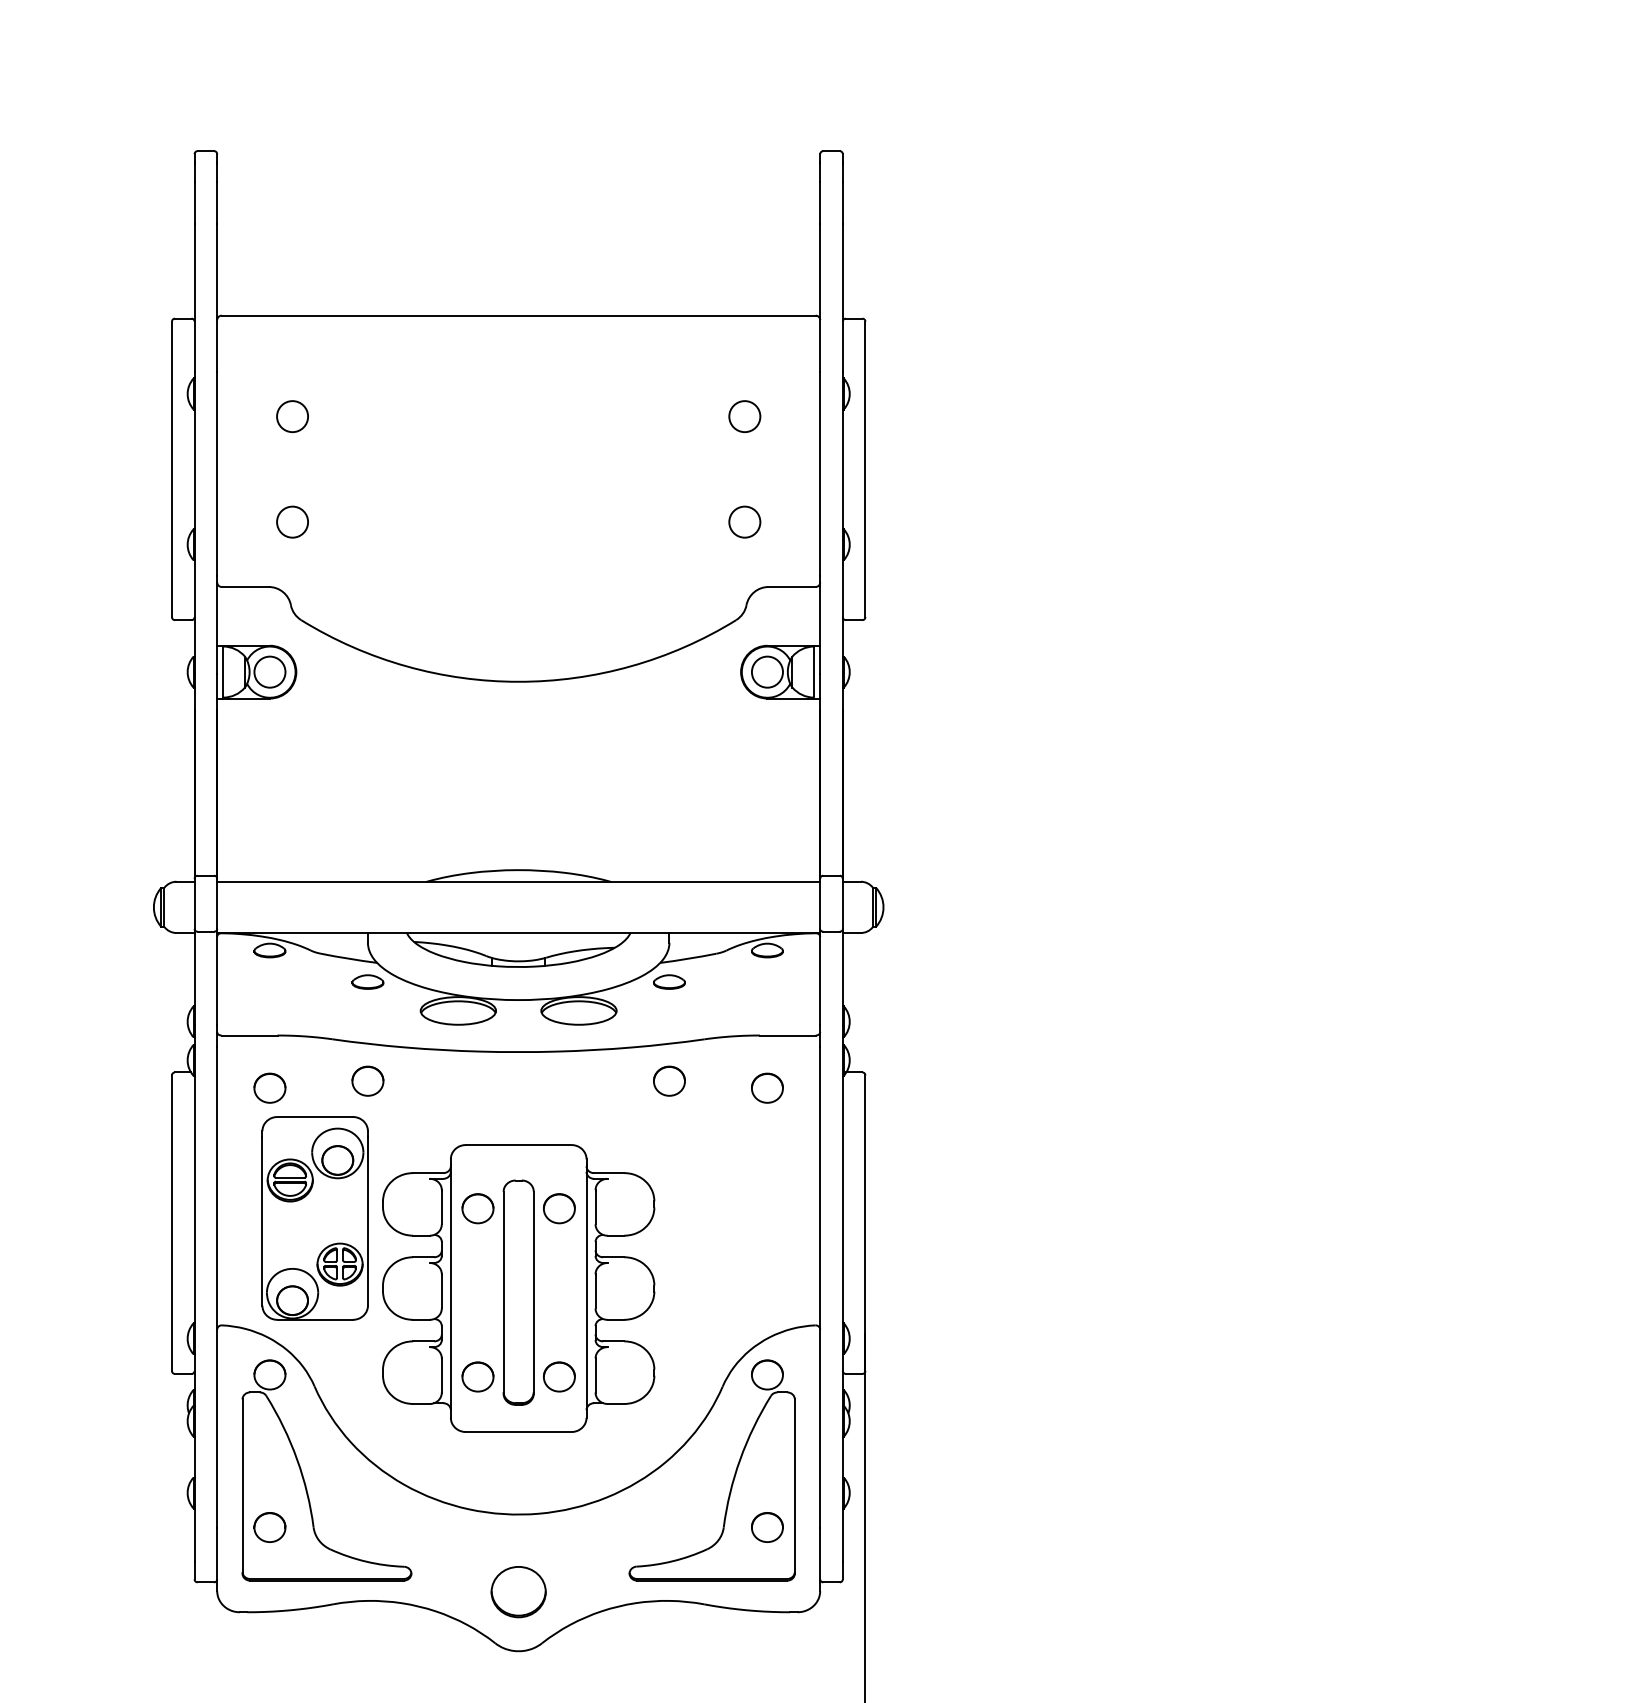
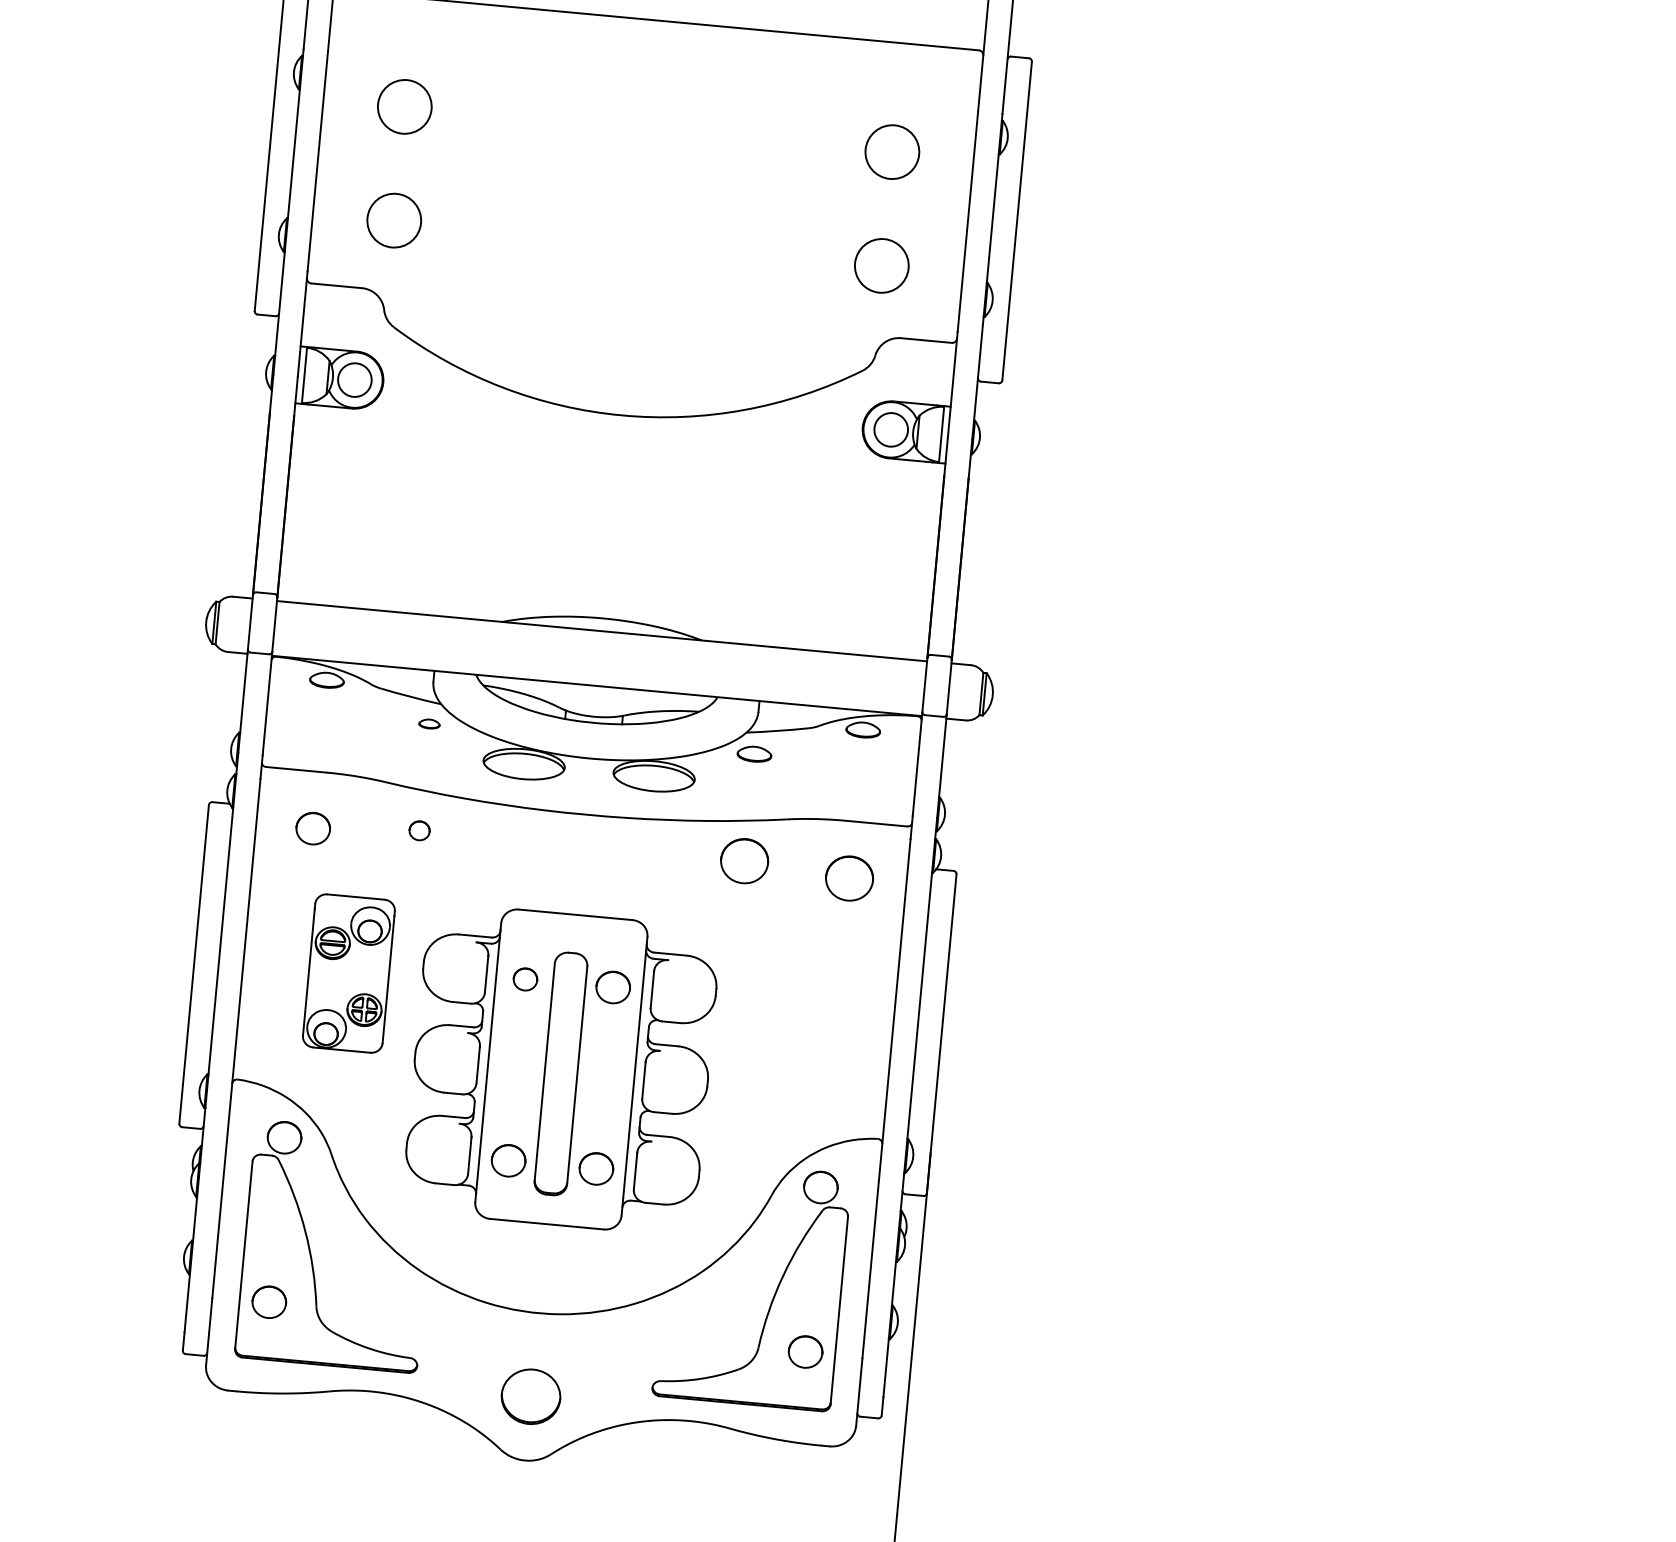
circle: (292, 416) -> (404, 106), size x1.6
circle: (744, 416) -> (892, 151), size x1.6
circle: (292, 521) -> (394, 219), size x1.6
circle: (744, 521) -> (881, 265), size x1.6
part: (367, 981) -> (429, 723), size x0.6
part: (367, 1080) -> (419, 830), size x0.6
part: (669, 1080) -> (744, 860), size x1.4
part: (767, 1087) -> (849, 877), size x1.4
part: (477, 1208) -> (524, 979), size x0.7
part: (314, 1218) -> (348, 973), size x0.7

